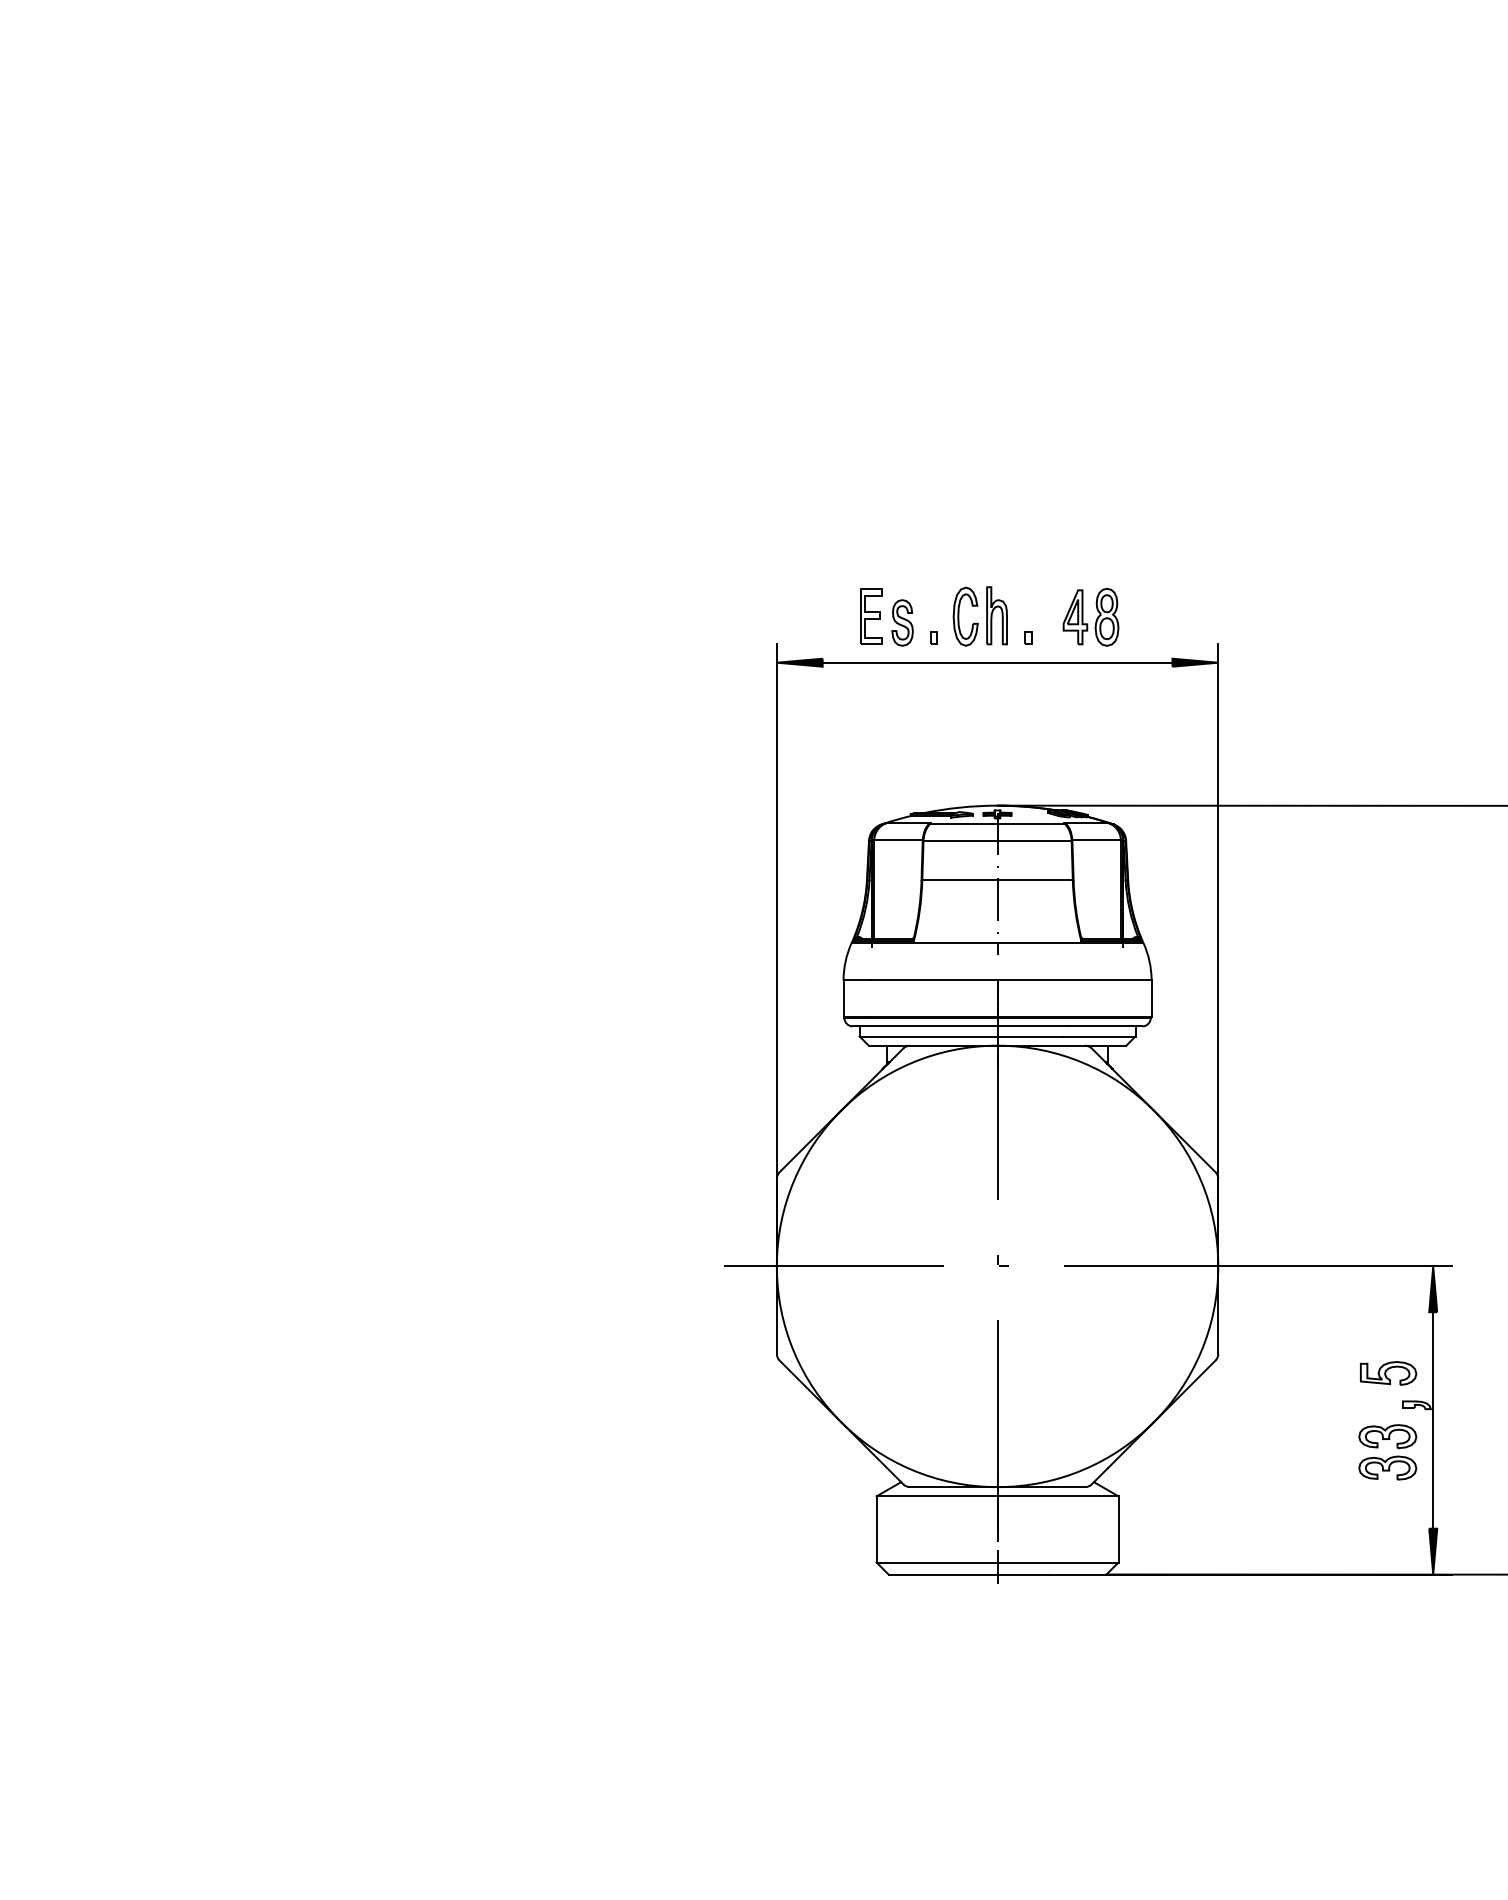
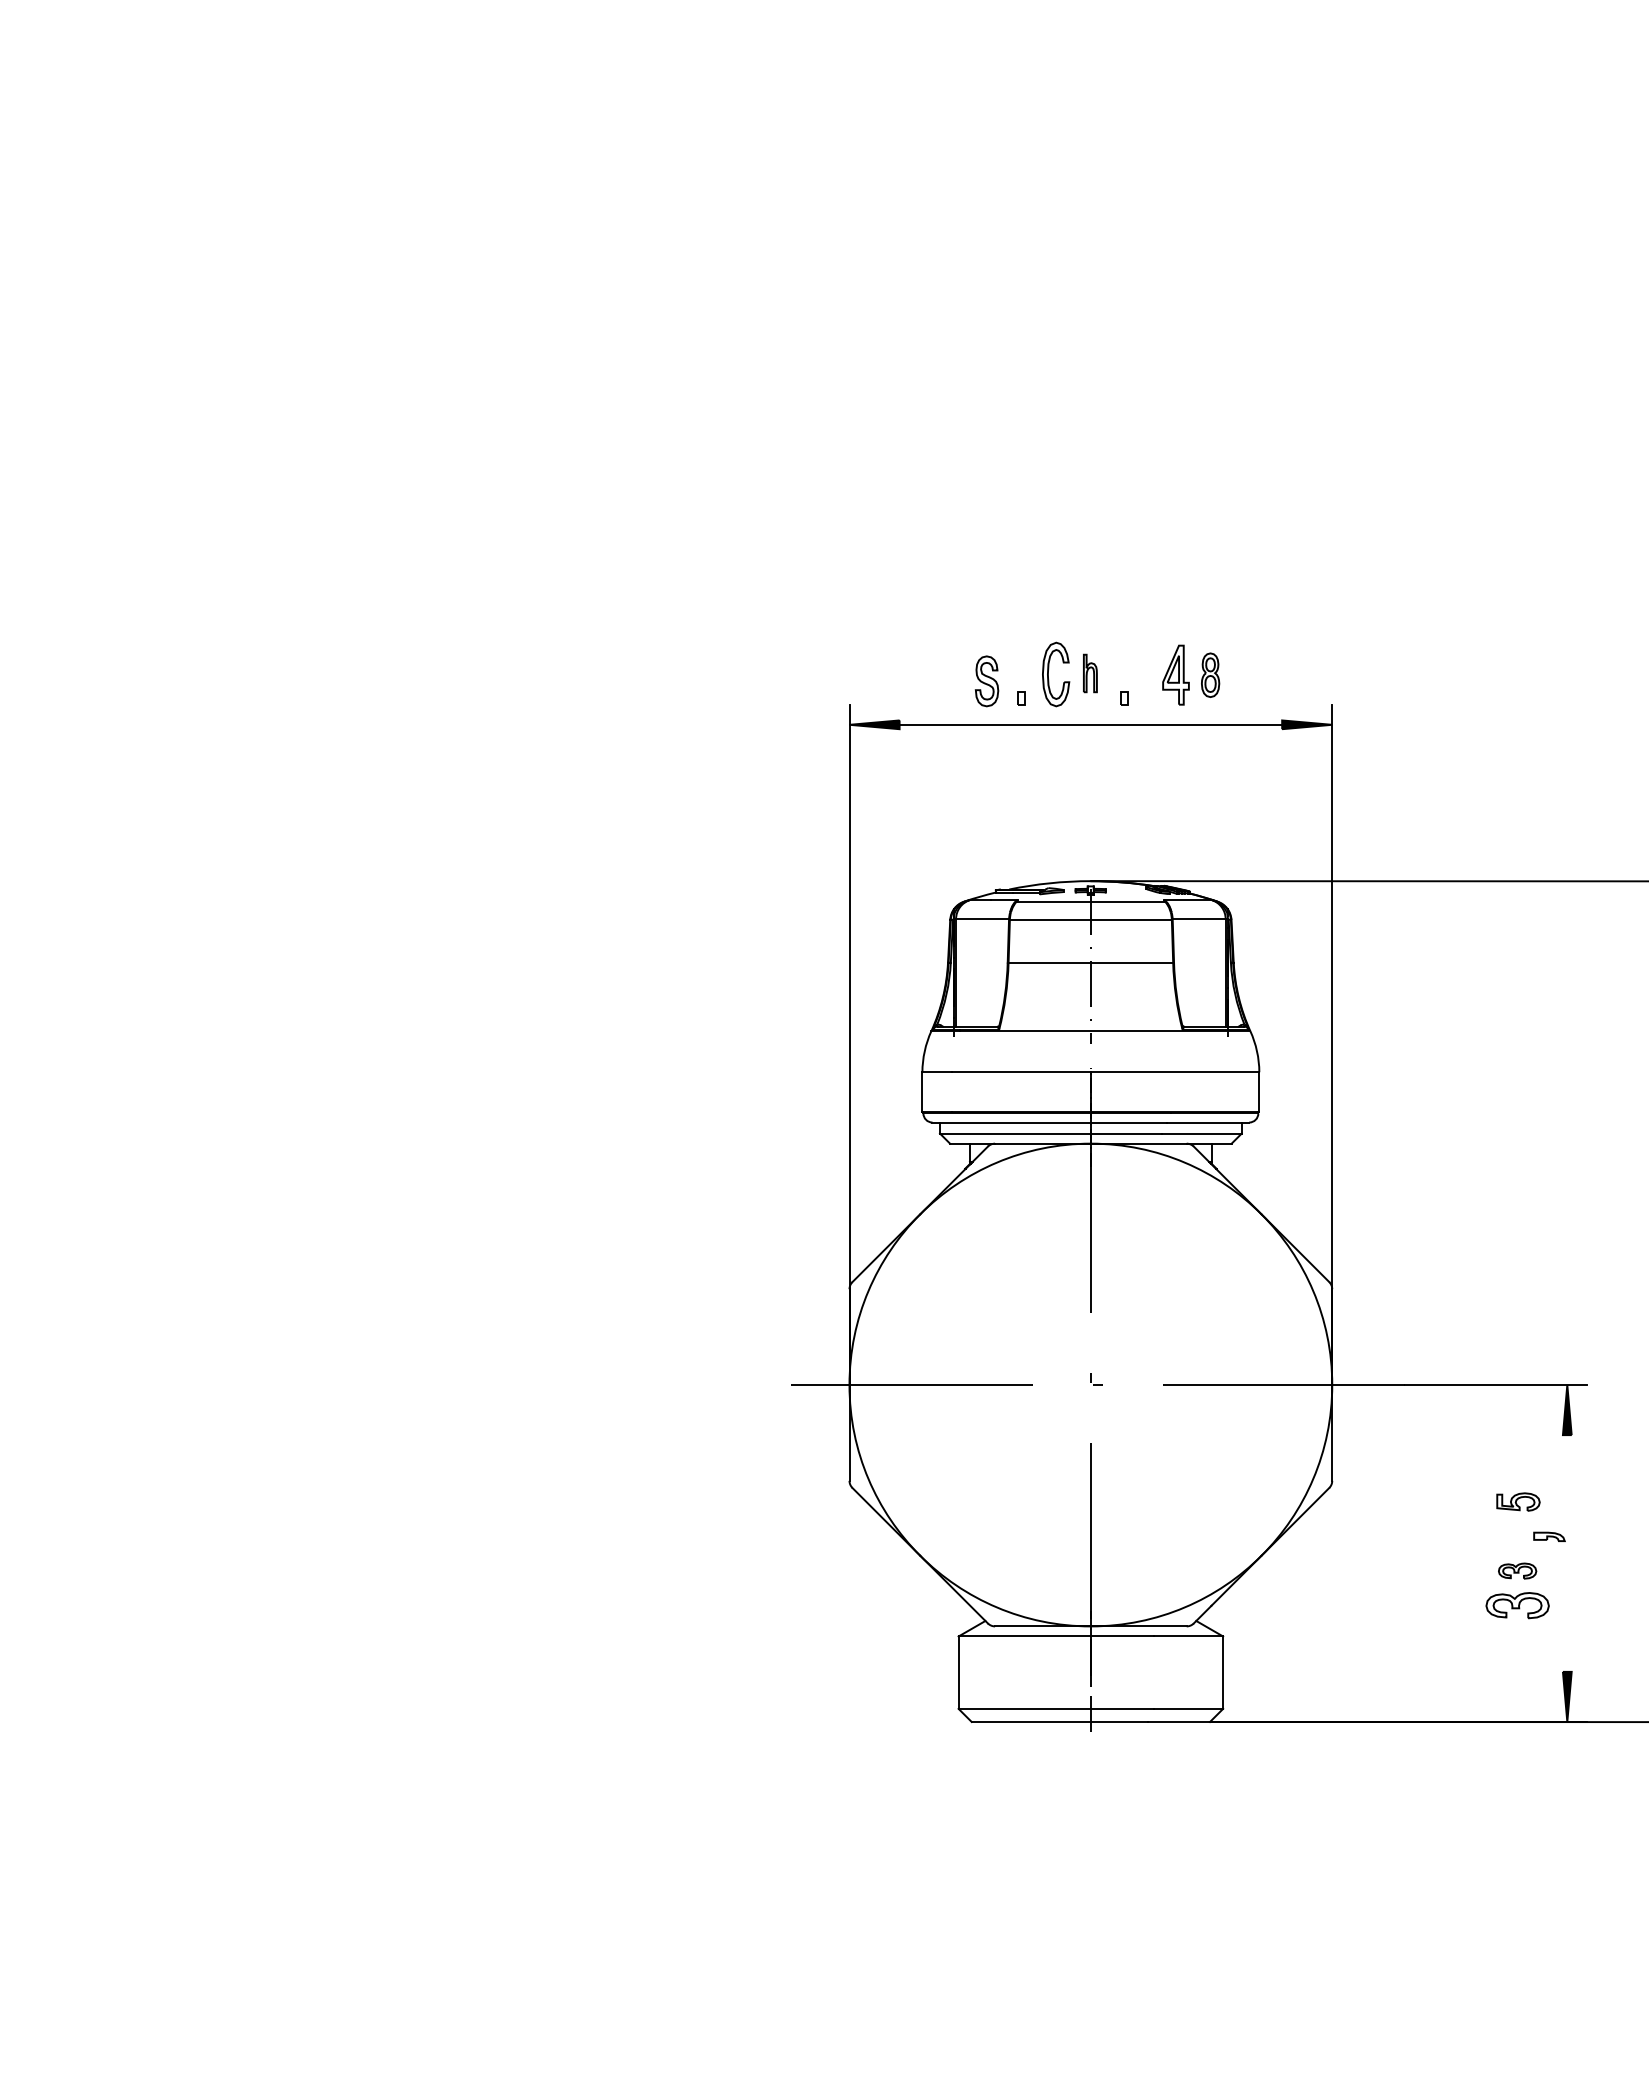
part: (997, 615) -> (1090, 673), size x0.6
part: (871, 616) -> (953, 674), removed
part: (1106, 617) -> (1210, 675), size x0.7
part: (1388, 1372) -> (1518, 1501), size x0.7
line: (1433, 1420) -> (1567, 1553), removed
part: (1387, 1436) -> (1517, 1570), size x0.6

